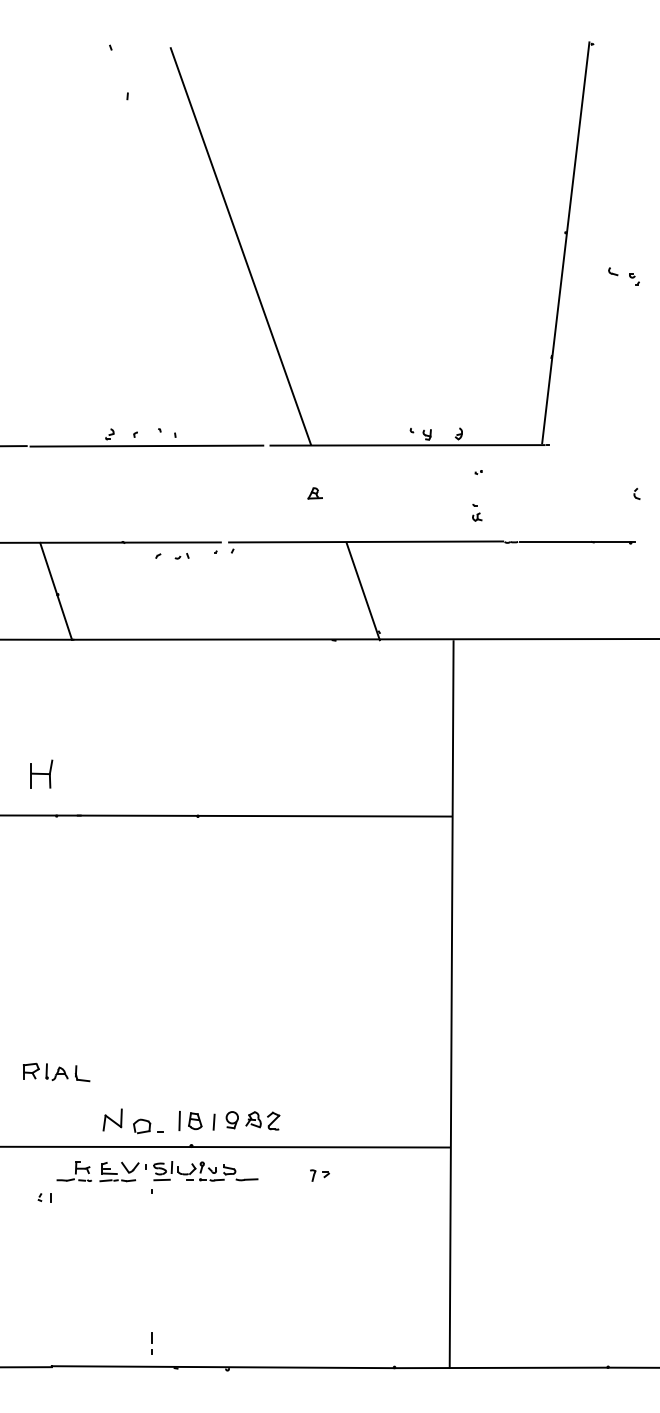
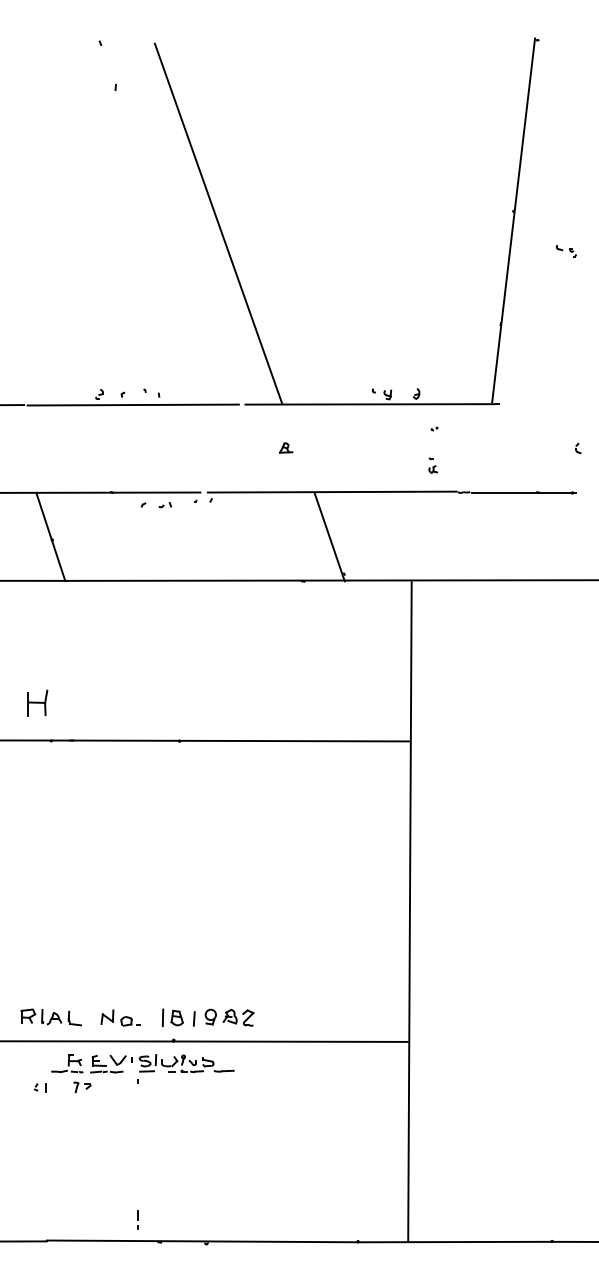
part: (623, 276) -> (565, 251), size x0.71
part: (56, 1072) -> (51, 1017), moved
part: (132, 1120) -> (120, 1017), size x0.71
part: (319, 1175) -> (82, 1087), moved

